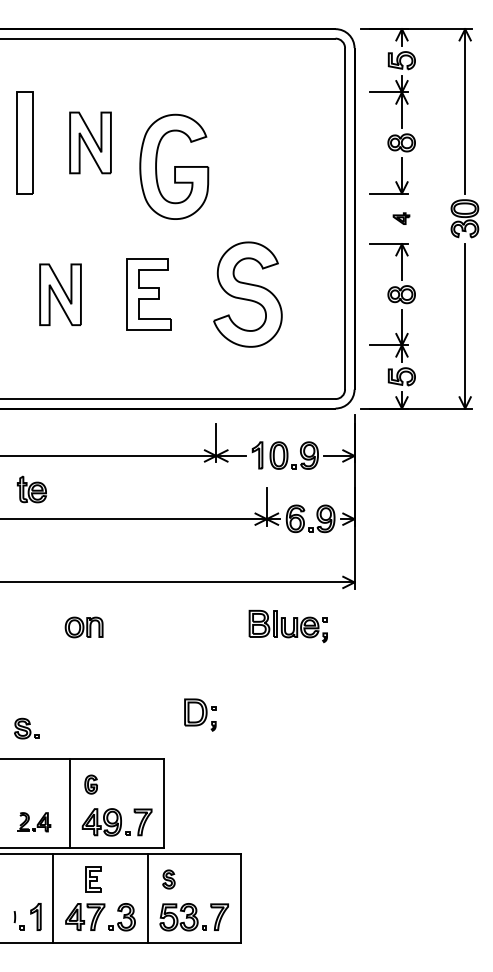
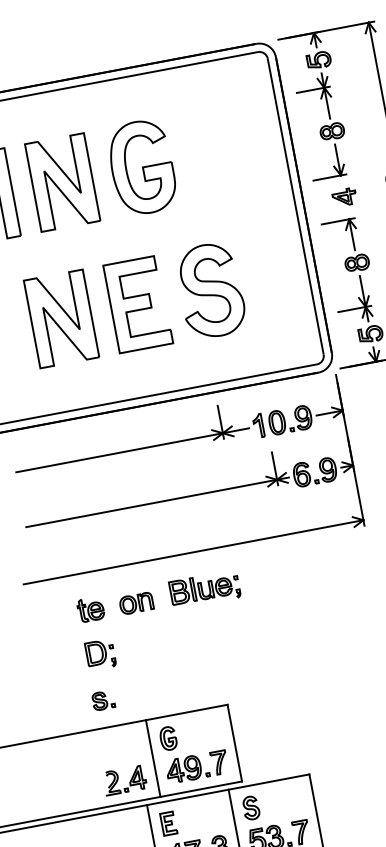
part: (90, 142) -> (62, 182), size x1.67
part: (174, 166) -> (142, 167), moved
part: (401, 218) -> (344, 197), size x1.67
part: (60, 294) -> (61, 318), size x1.67
part: (148, 294) -> (137, 304), size x1.43
part: (247, 294) -> (210, 290), moved
part: (31, 489) -> (90, 609), moved
part: (287, 626) -> (204, 589), moved
part: (200, 714) -> (100, 654), moved
part: (90, 784) -> (167, 738), size x1.43
part: (33, 822) -> (124, 780), size x1.43
part: (93, 879) -> (168, 823), moved
part: (168, 879) -> (250, 808), size x1.43

